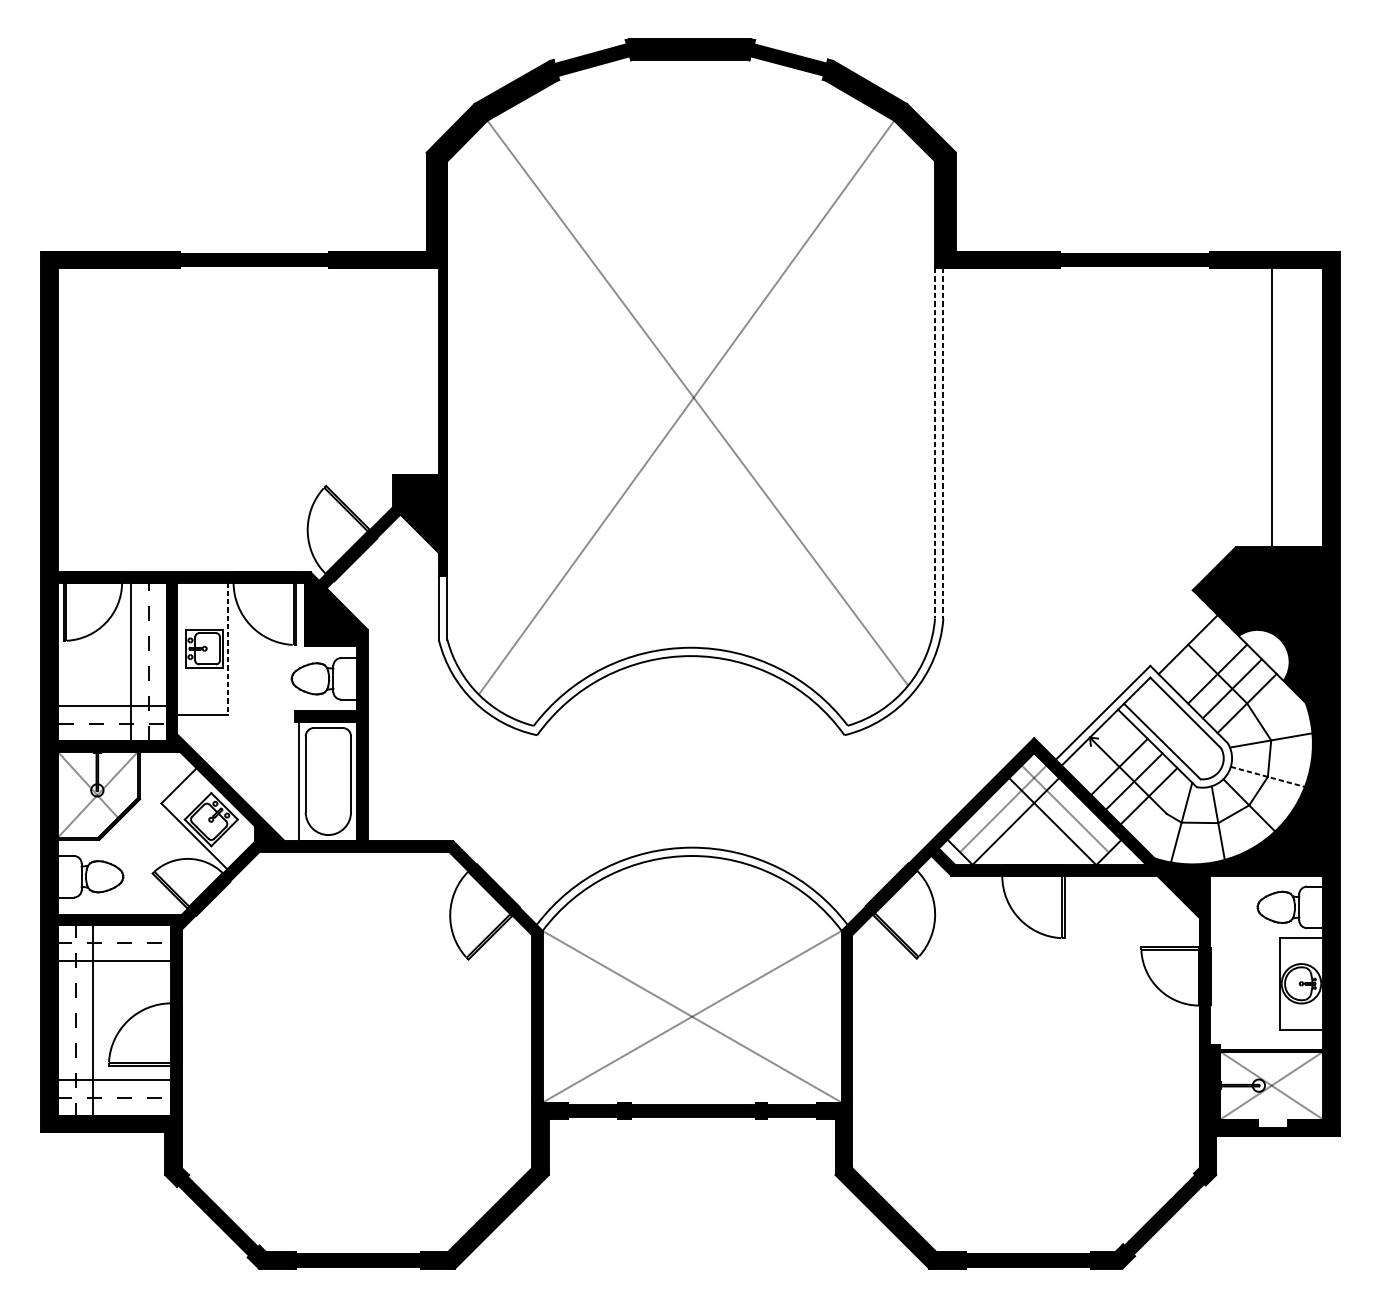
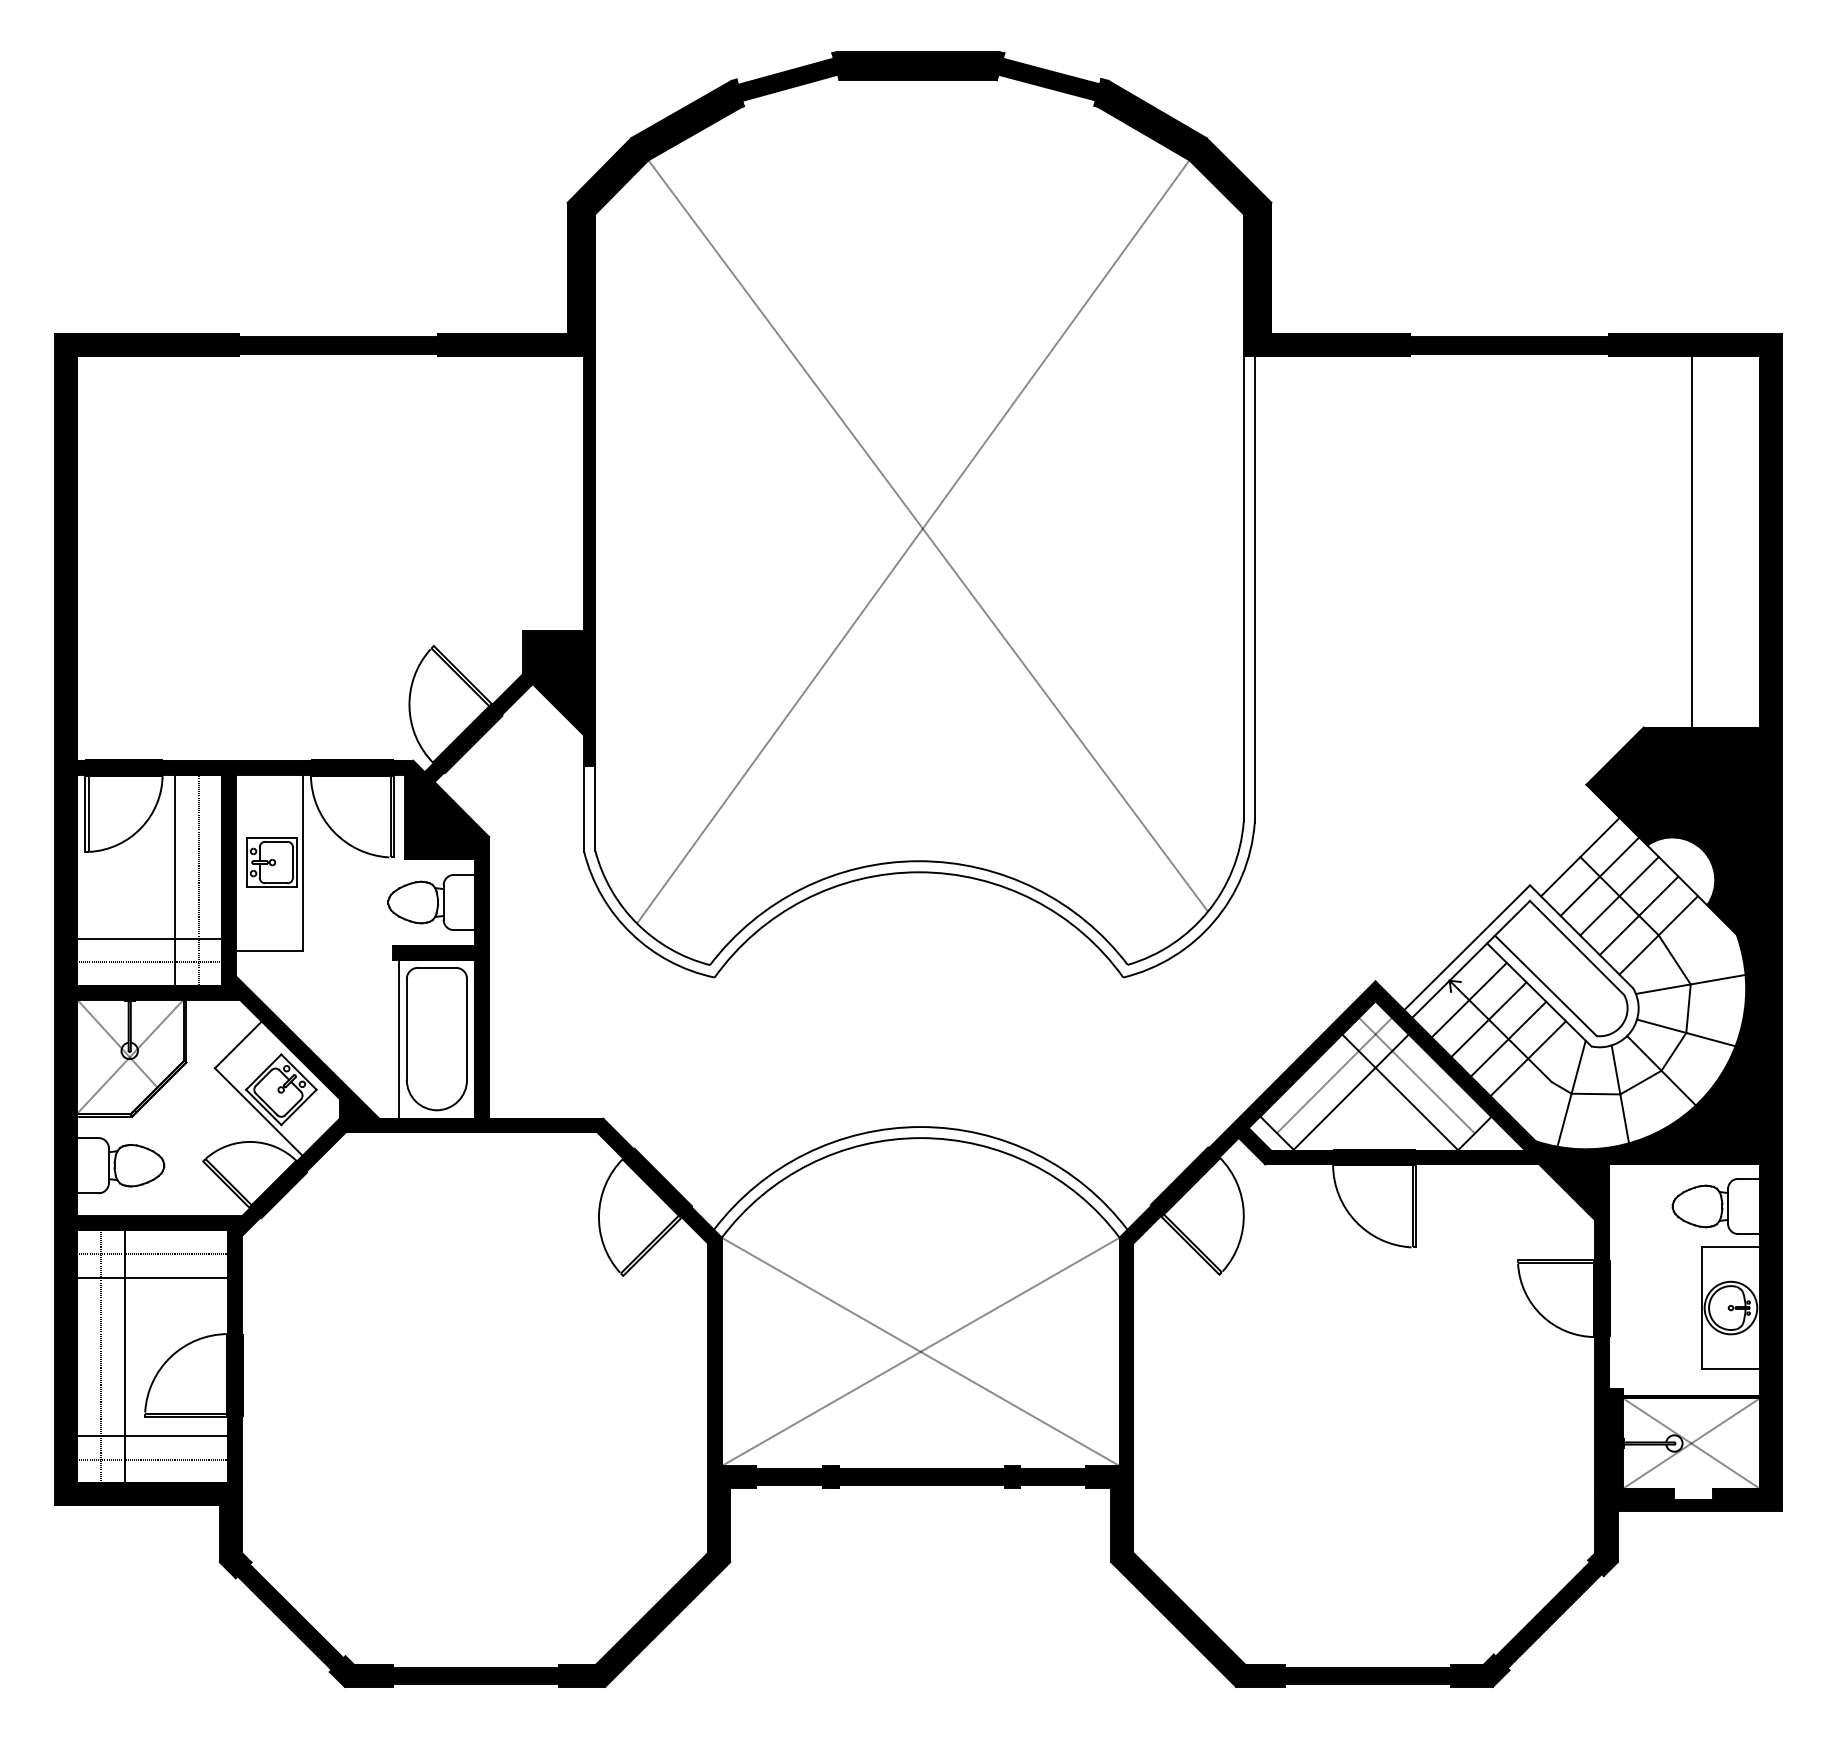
line: (934, 443) -> (1243, 589), dashed -> solid
line: (943, 444) -> (1254, 590), dashed -> solid
line: (228, 649) -> (303, 863), dashed -> solid
line: (1202, 659) -> (1599, 876), added
line: (1104, 751) -> (1468, 999), added
line: (1268, 777) -> (1686, 1033), dashed -> solid

